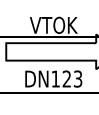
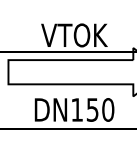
text: (72, 78) -> (100, 109), DN123 -> DN150

